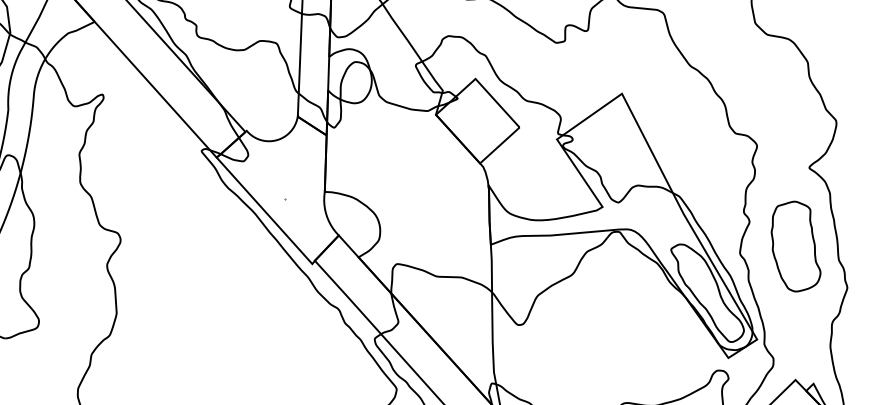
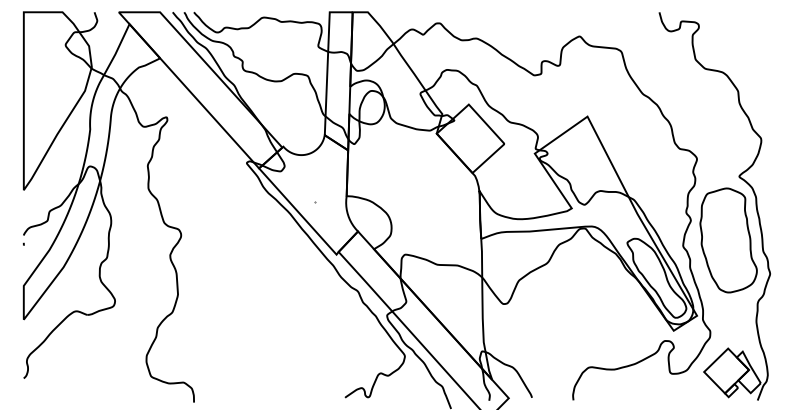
part: (795, 246) -> (728, 240), size x1.43

